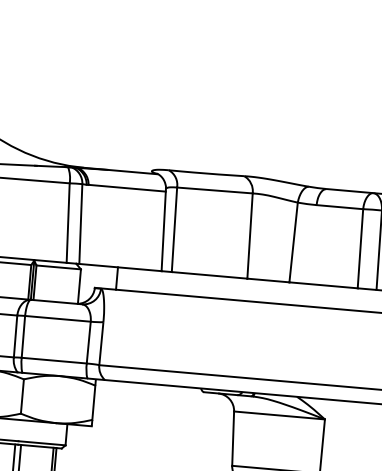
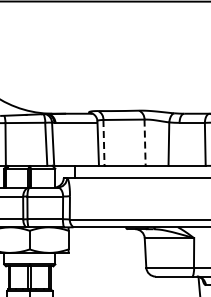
line: (173, 228) -> (103, 142), solid -> dashed
line: (250, 237) -> (145, 143), solid -> dashed

